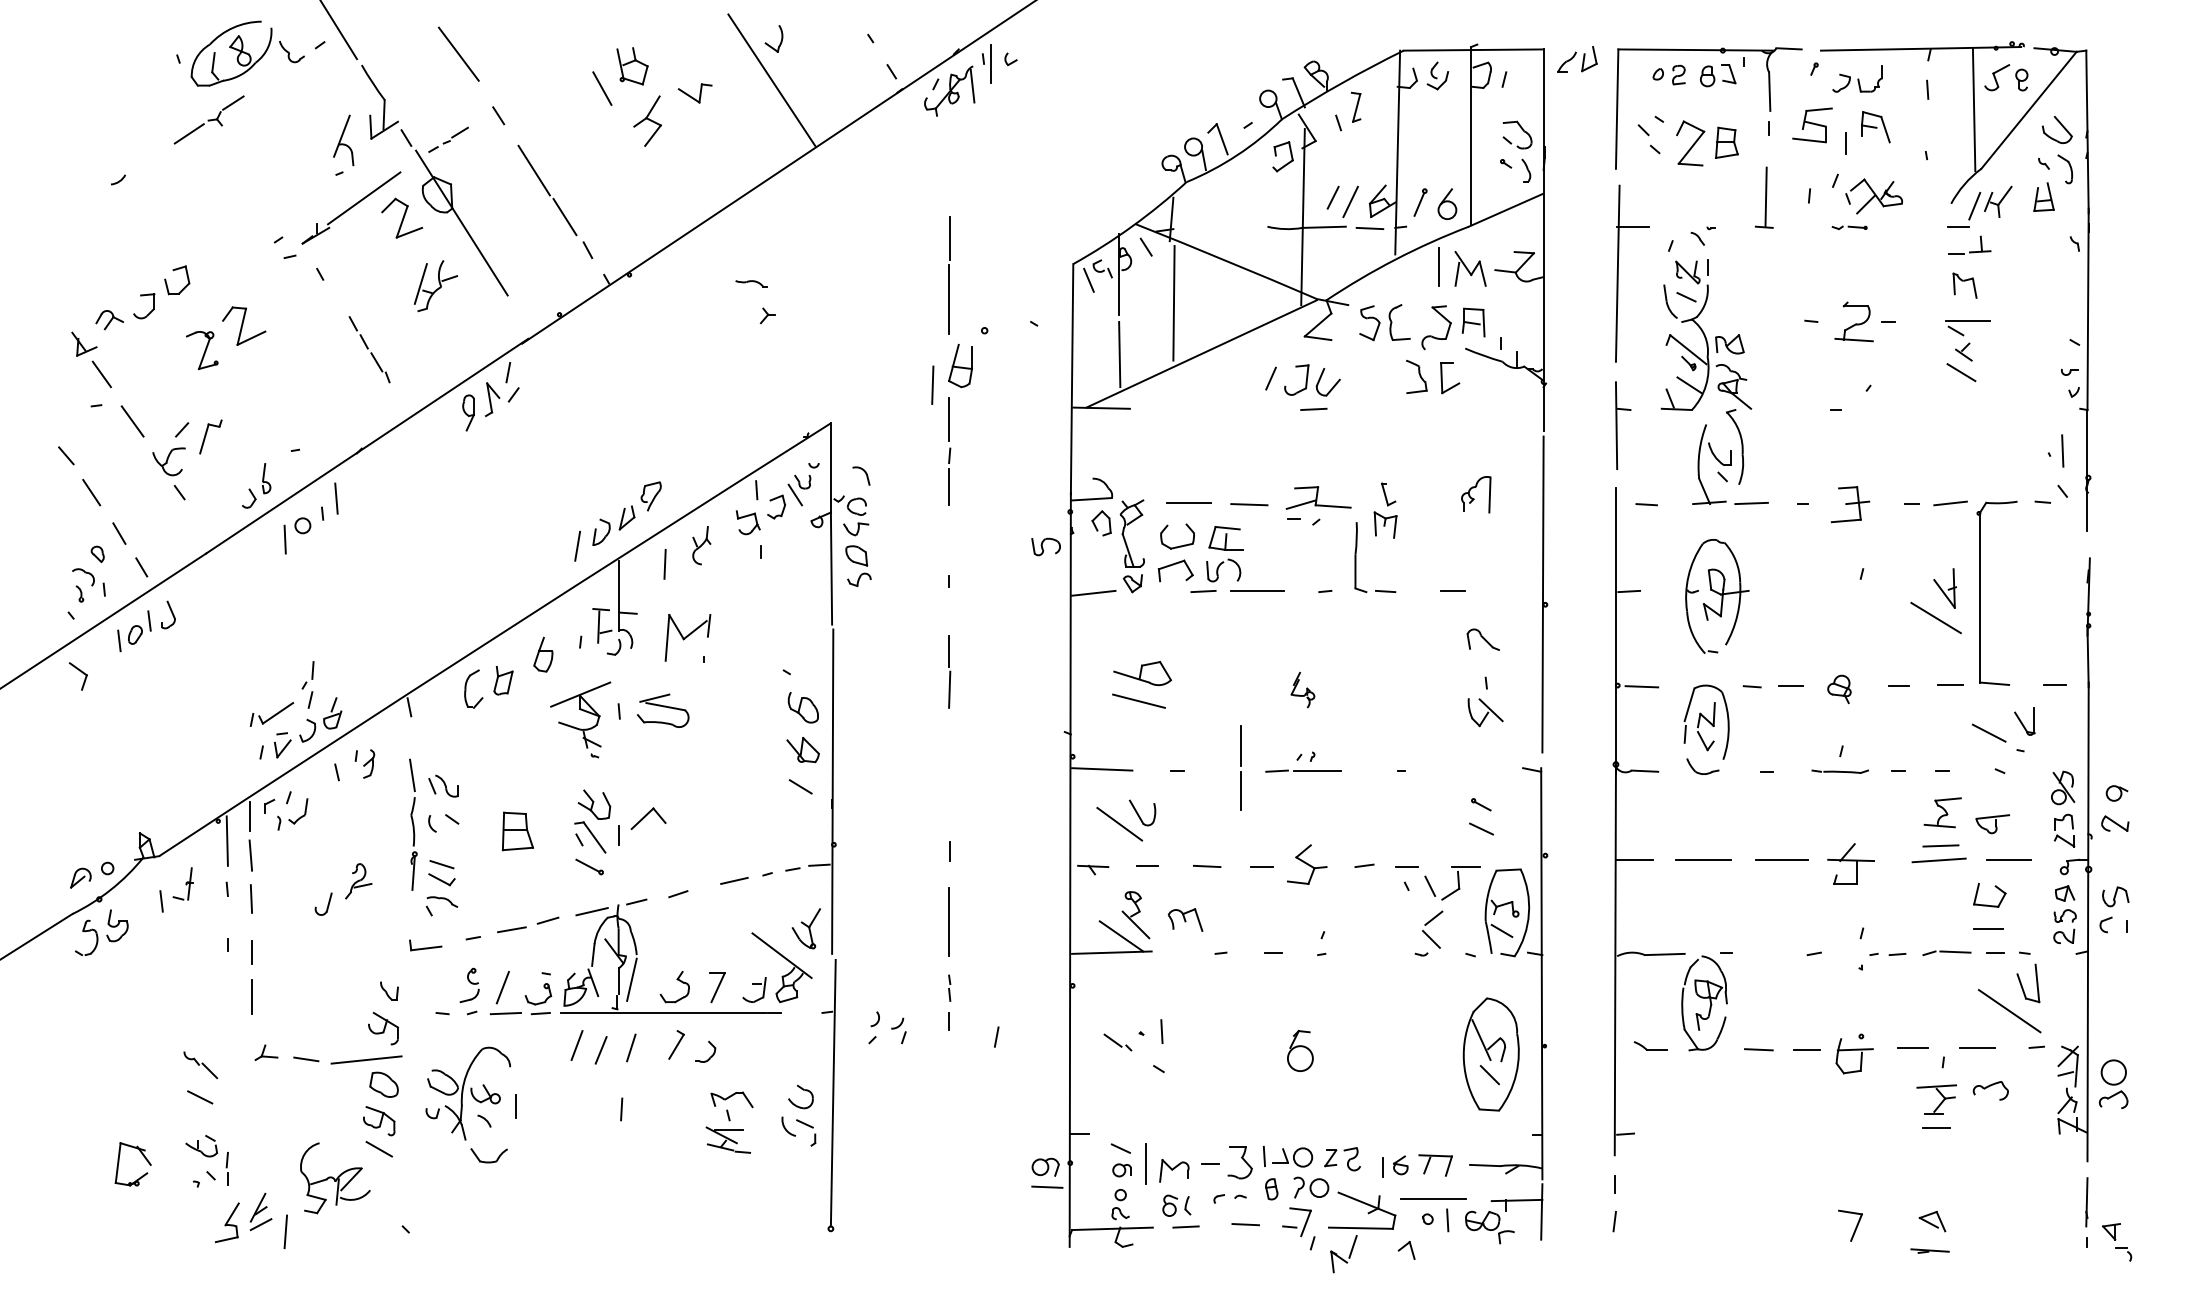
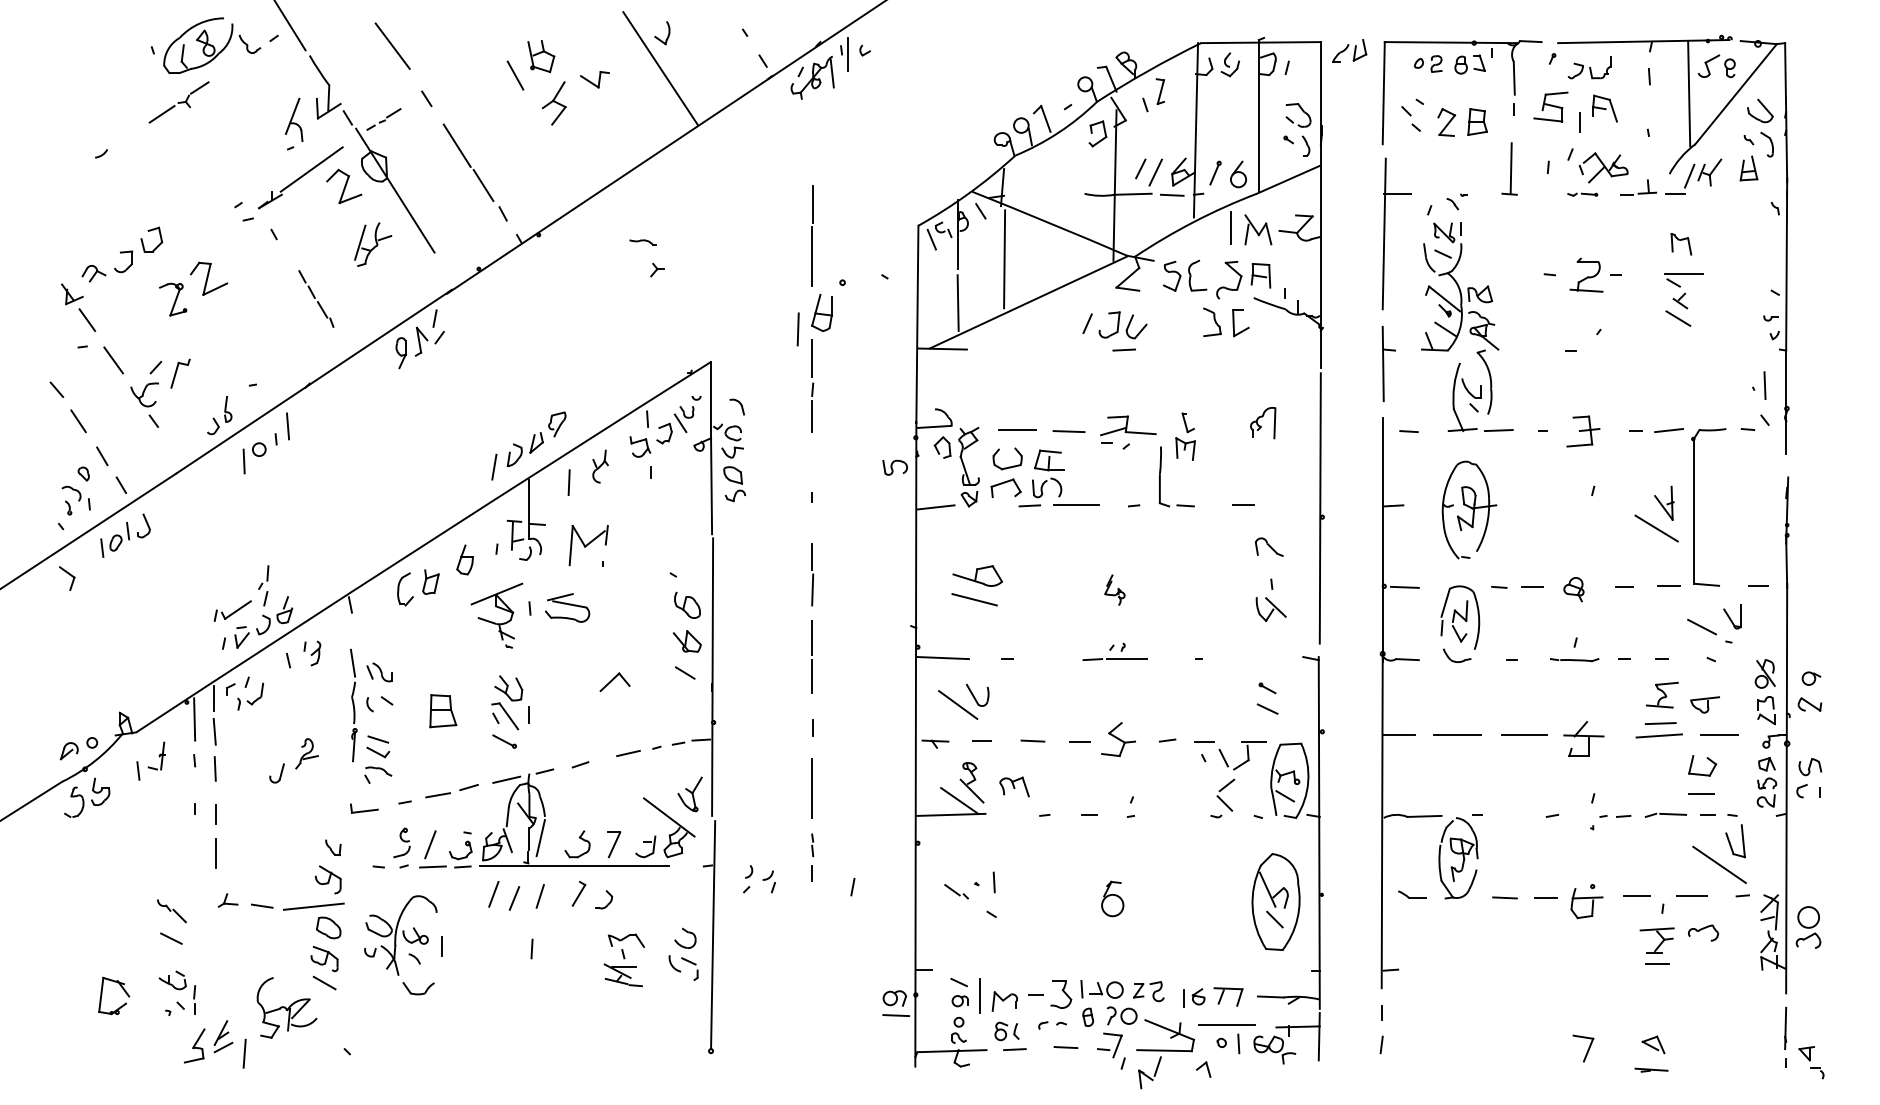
part: (1690, 143) -> (1446, 122), size x0.71
part: (1969, 245) -> (1638, 187), moved
line: (1240, 766) -> (811, 655), moved
part: (647, 818) -> (614, 682), moved

